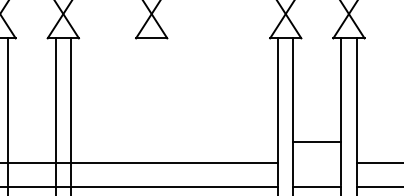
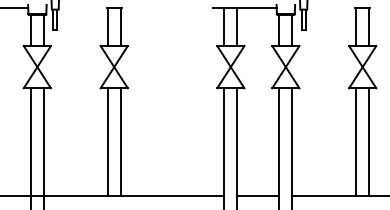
line: (143, 100) -> (107, 142), added
line: (158, 100) -> (120, 142), added
line: (317, 142) -> (258, 196), moved

